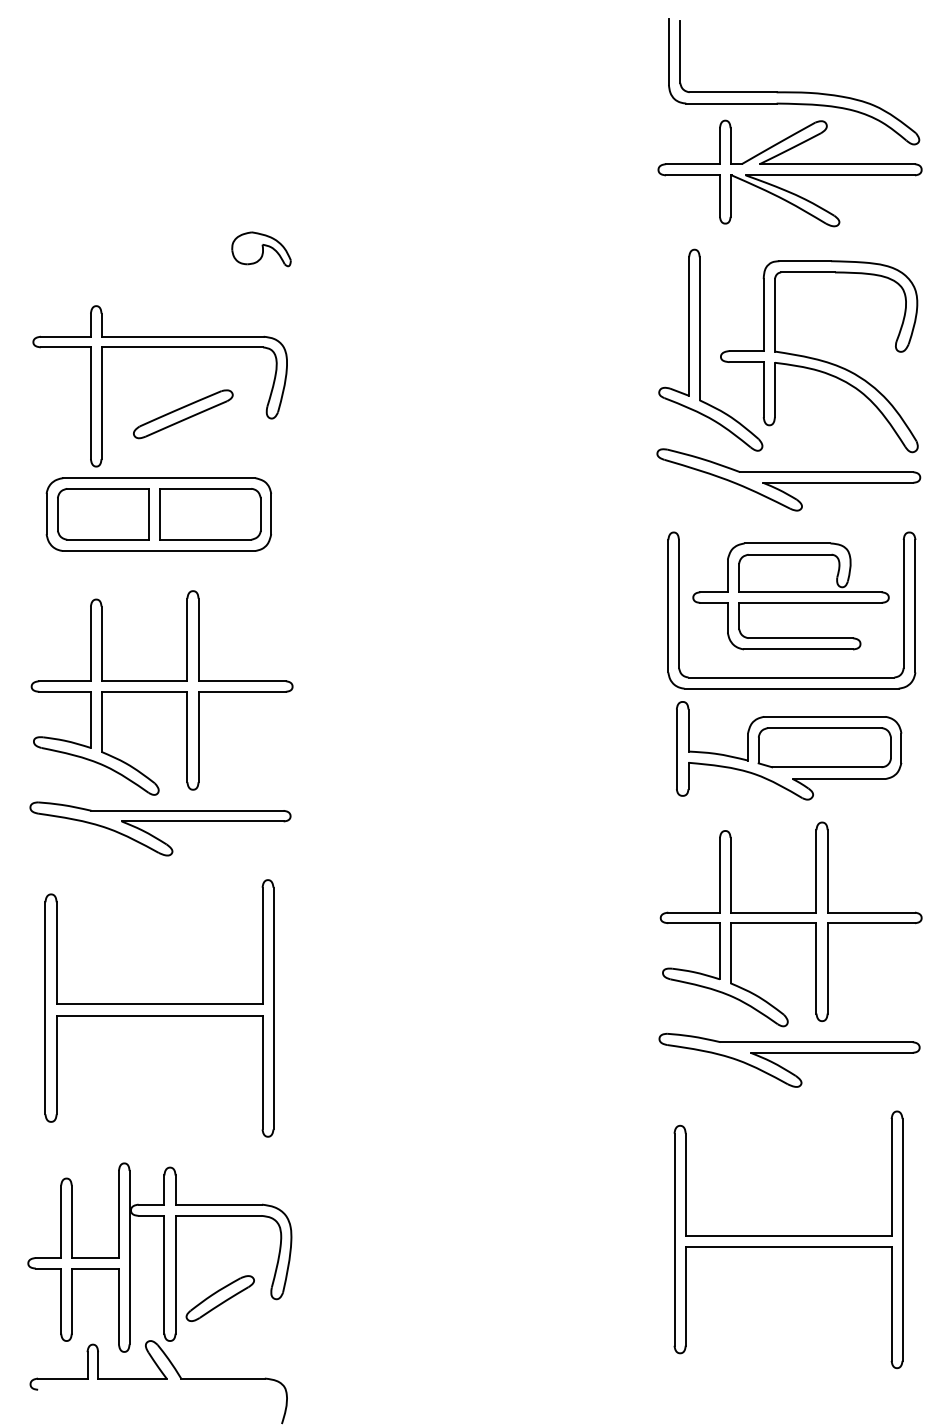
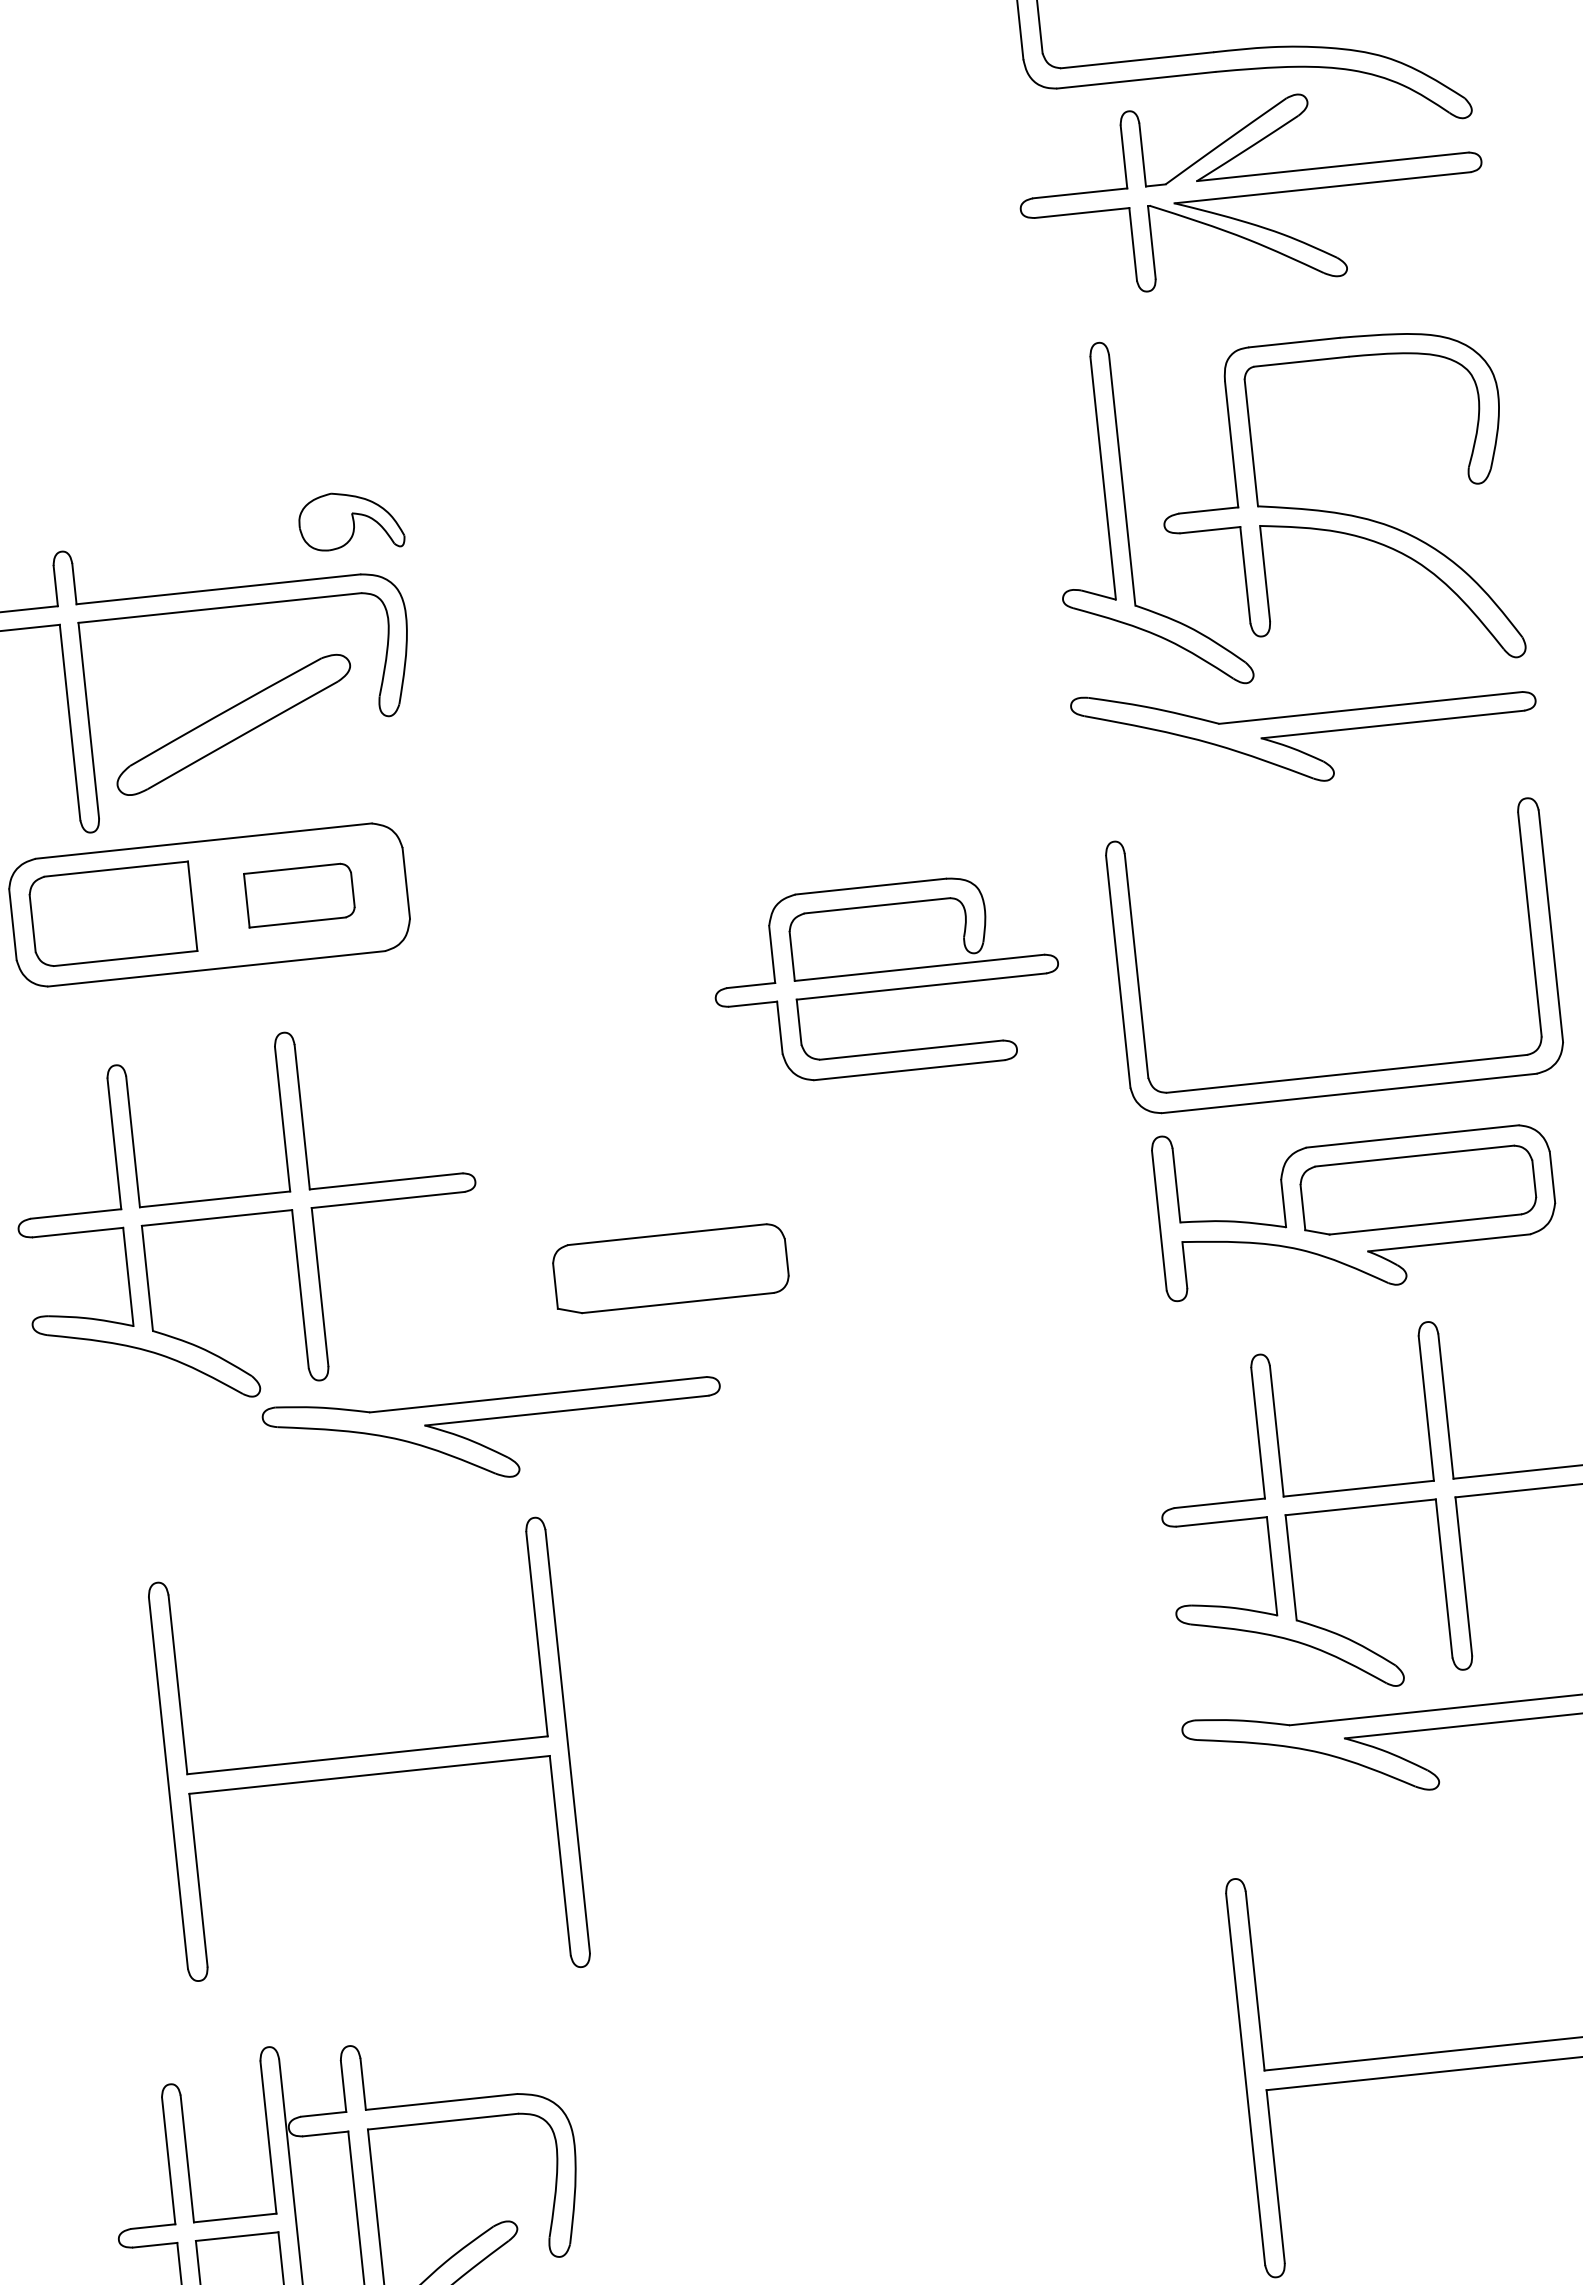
part: (261, 249) -> (350, 521), moved
part: (183, 414) -> (234, 725), size x1.4
part: (210, 514) -> (299, 895), size x0.6
part: (790, 596) -> (885, 978), moved
part: (397, 747) -> (670, 1268), added
part: (160, 821) -> (493, 1418), moved
part: (159, 1008) -> (368, 1762), moved

